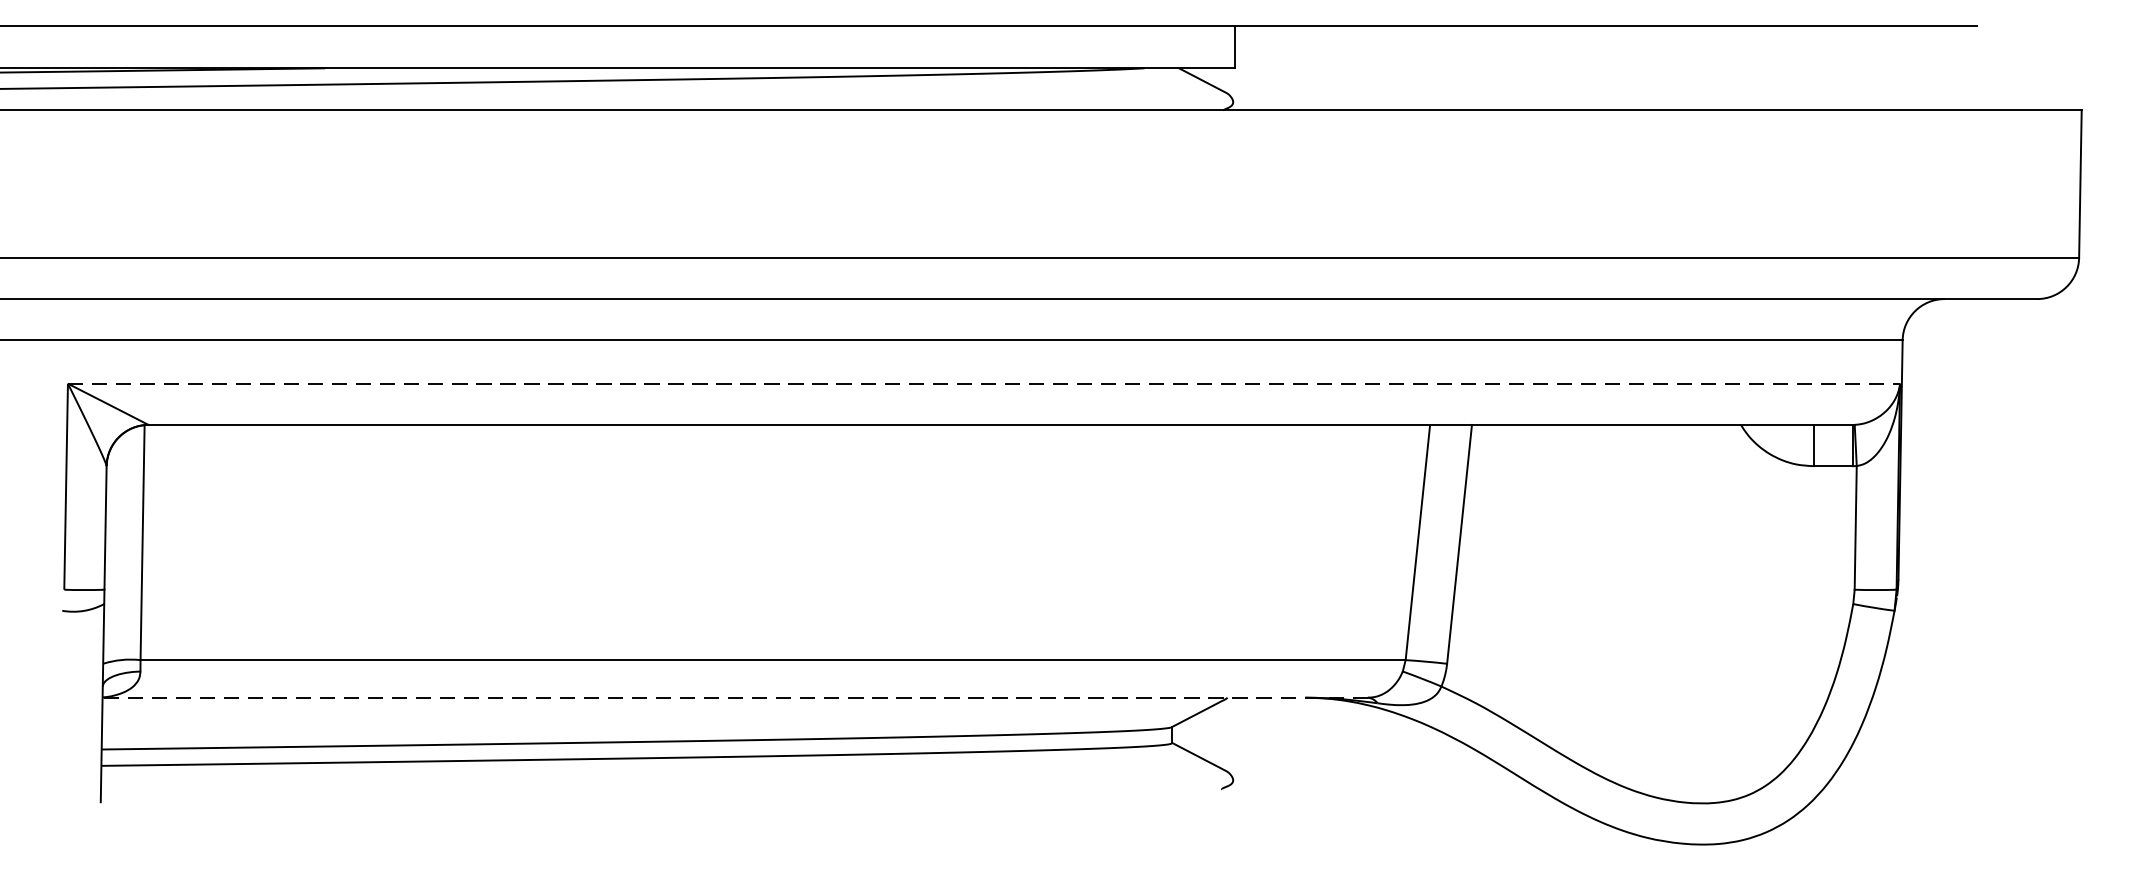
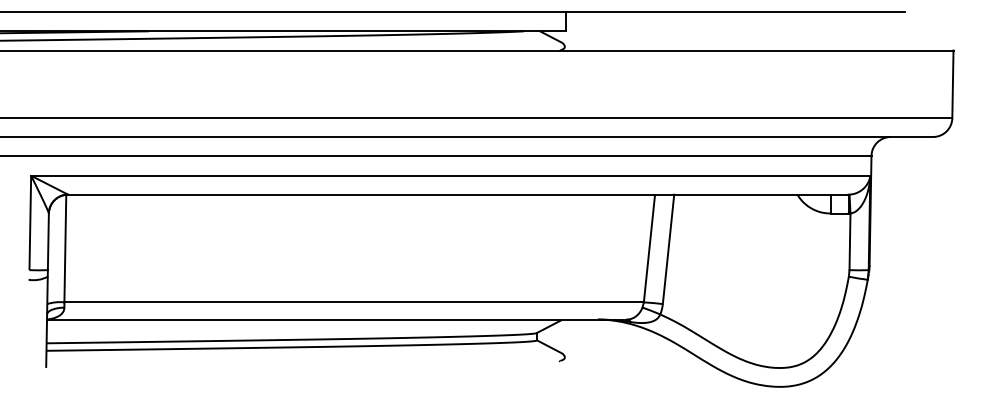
line: (983, 383) -> (450, 175), dashed -> solid
line: (734, 697) -> (336, 319), dashed -> solid

